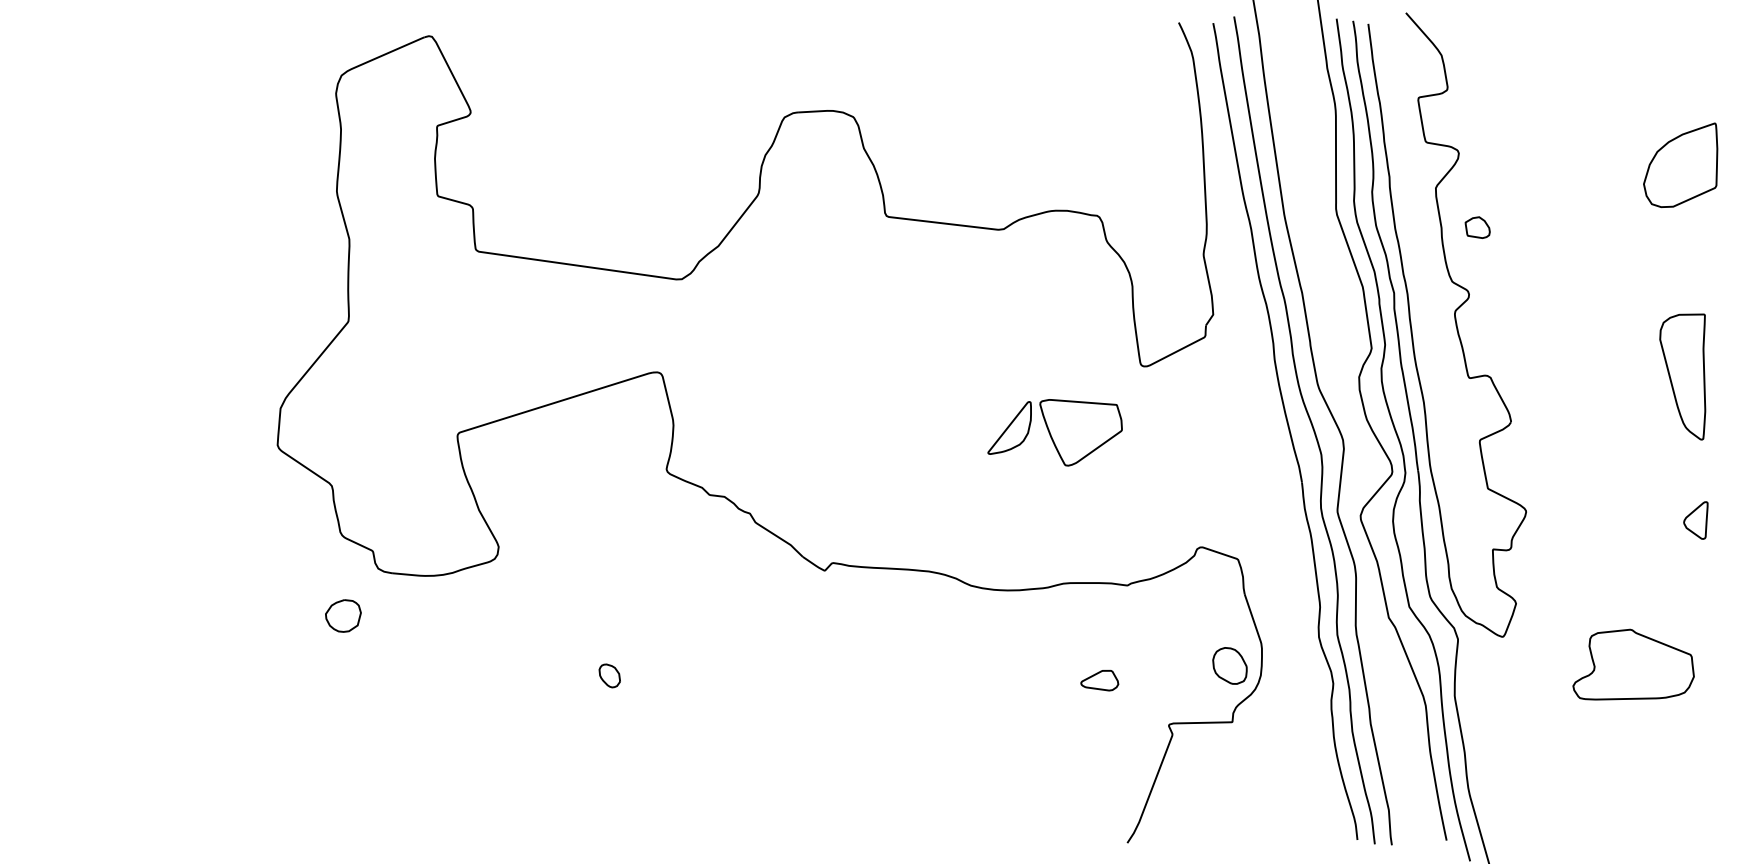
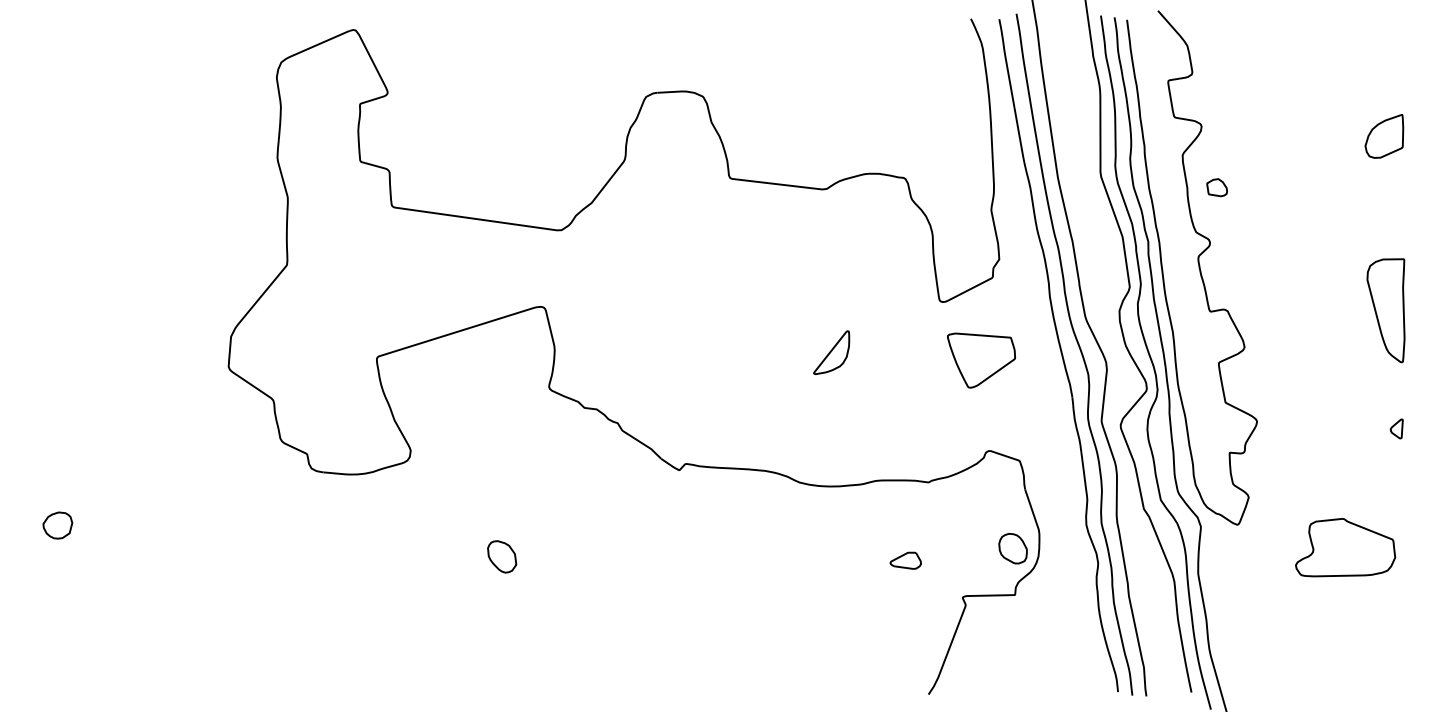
part: (1680, 165) -> (1384, 136), size x0.62
part: (1081, 432) -> (981, 360), moved
part: (1695, 520) -> (1396, 428), size x0.62
part: (342, 615) -> (57, 525), moved
part: (610, 675) -> (502, 556), size x1.67

